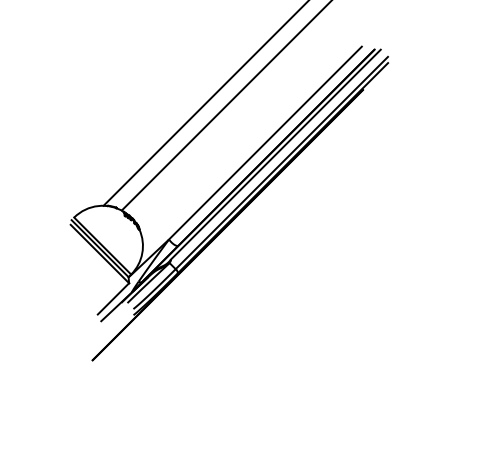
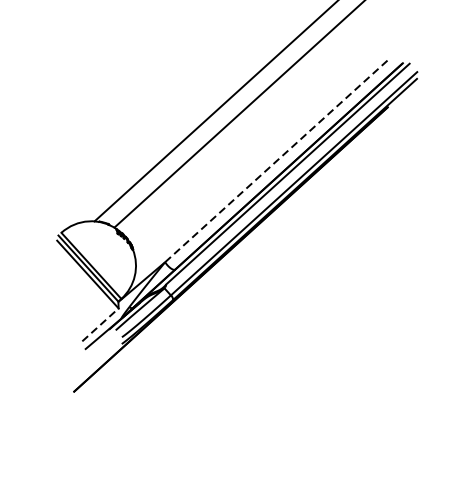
line: (265, 142) -> (277, 160), solid -> dashed
line: (113, 298) -> (100, 324), solid -> dashed

